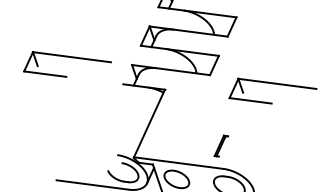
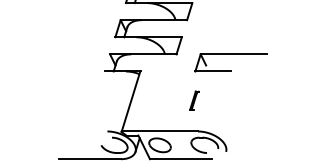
part: (67, 56) -> (55, 54), removed
part: (221, 145) -> (194, 100), moved

